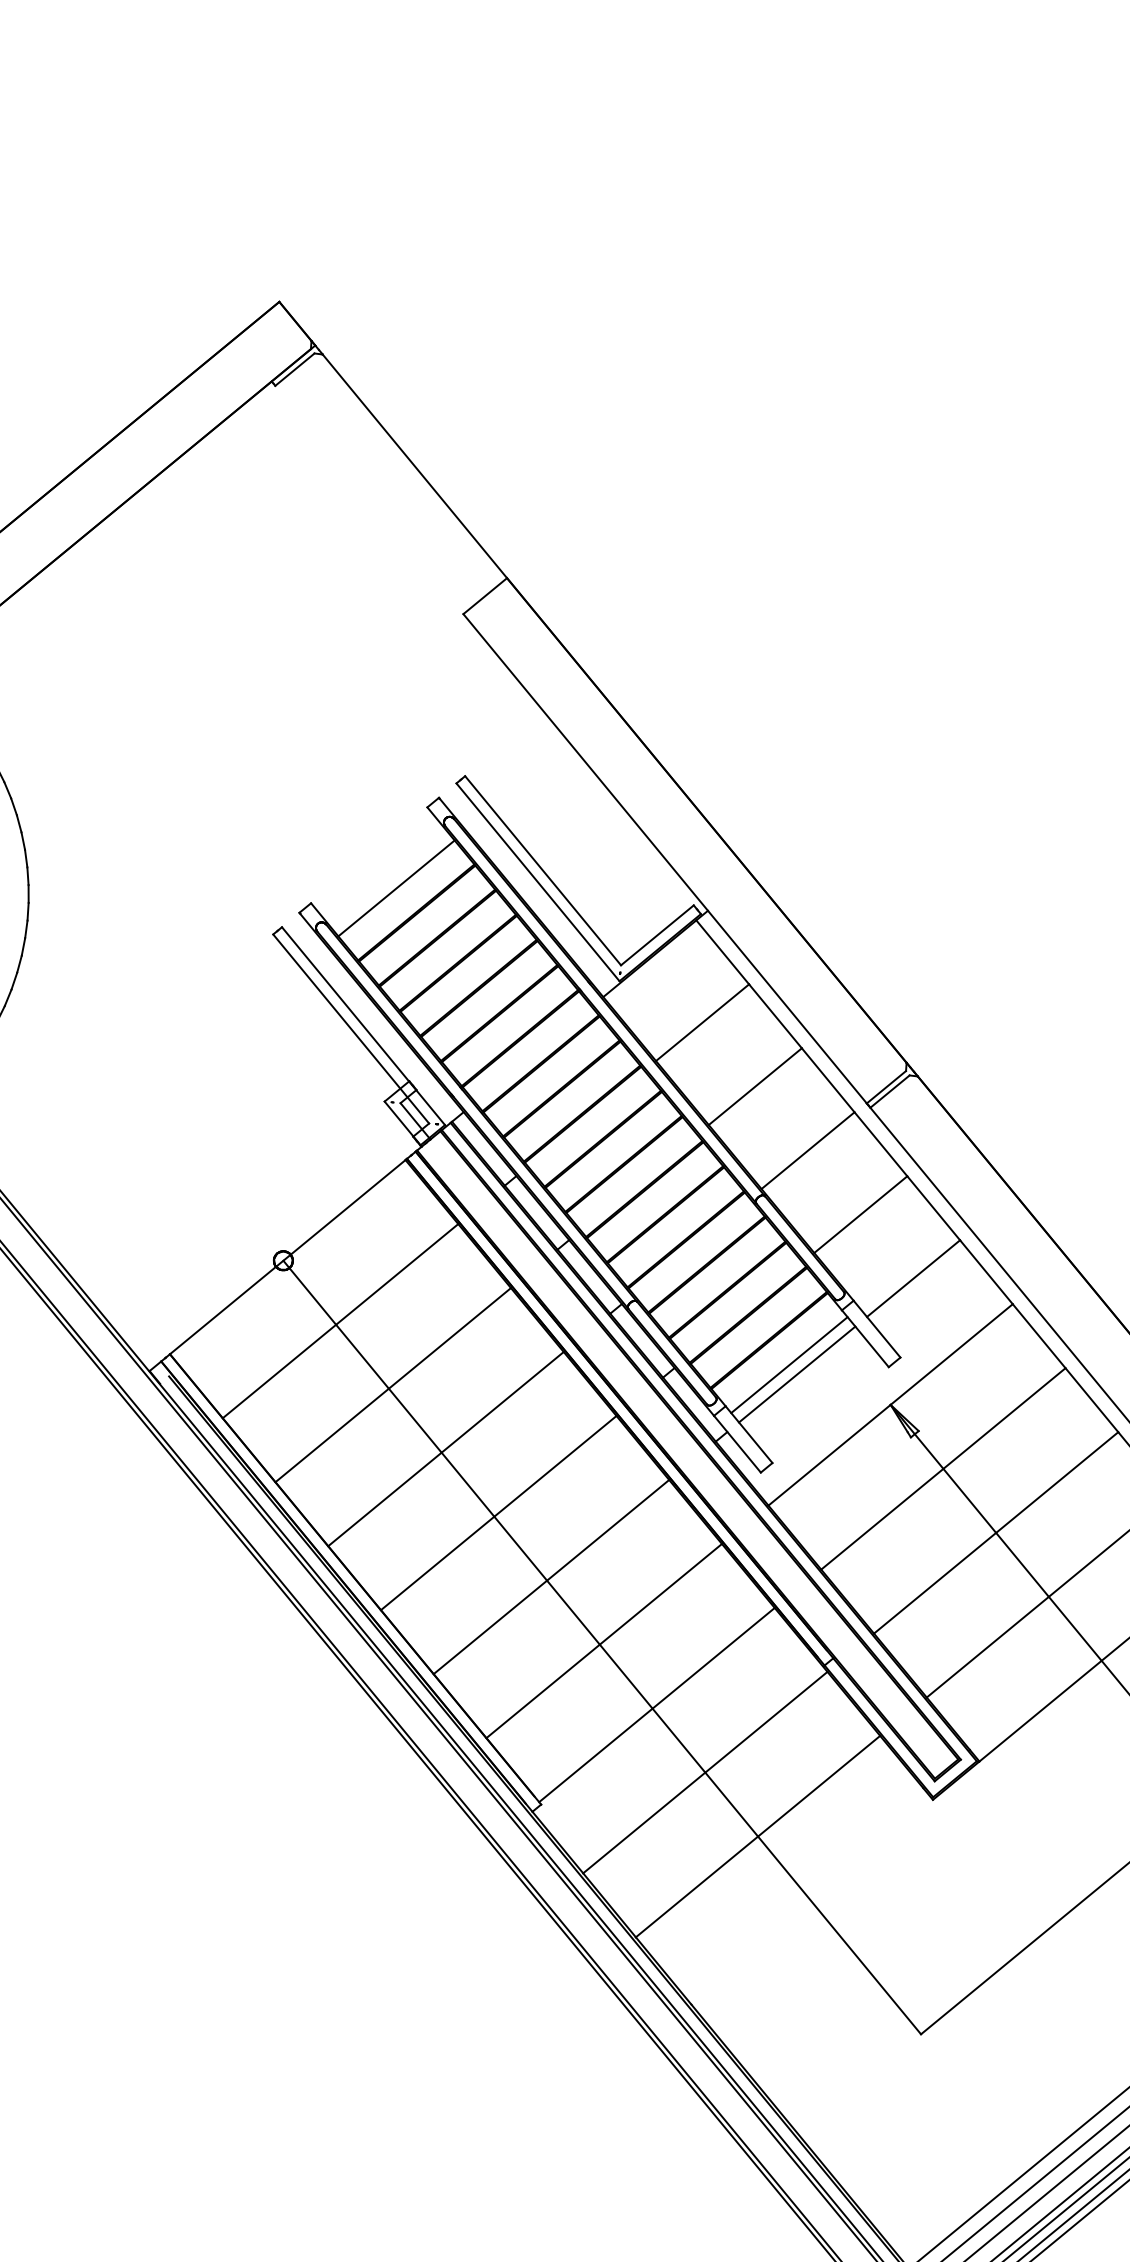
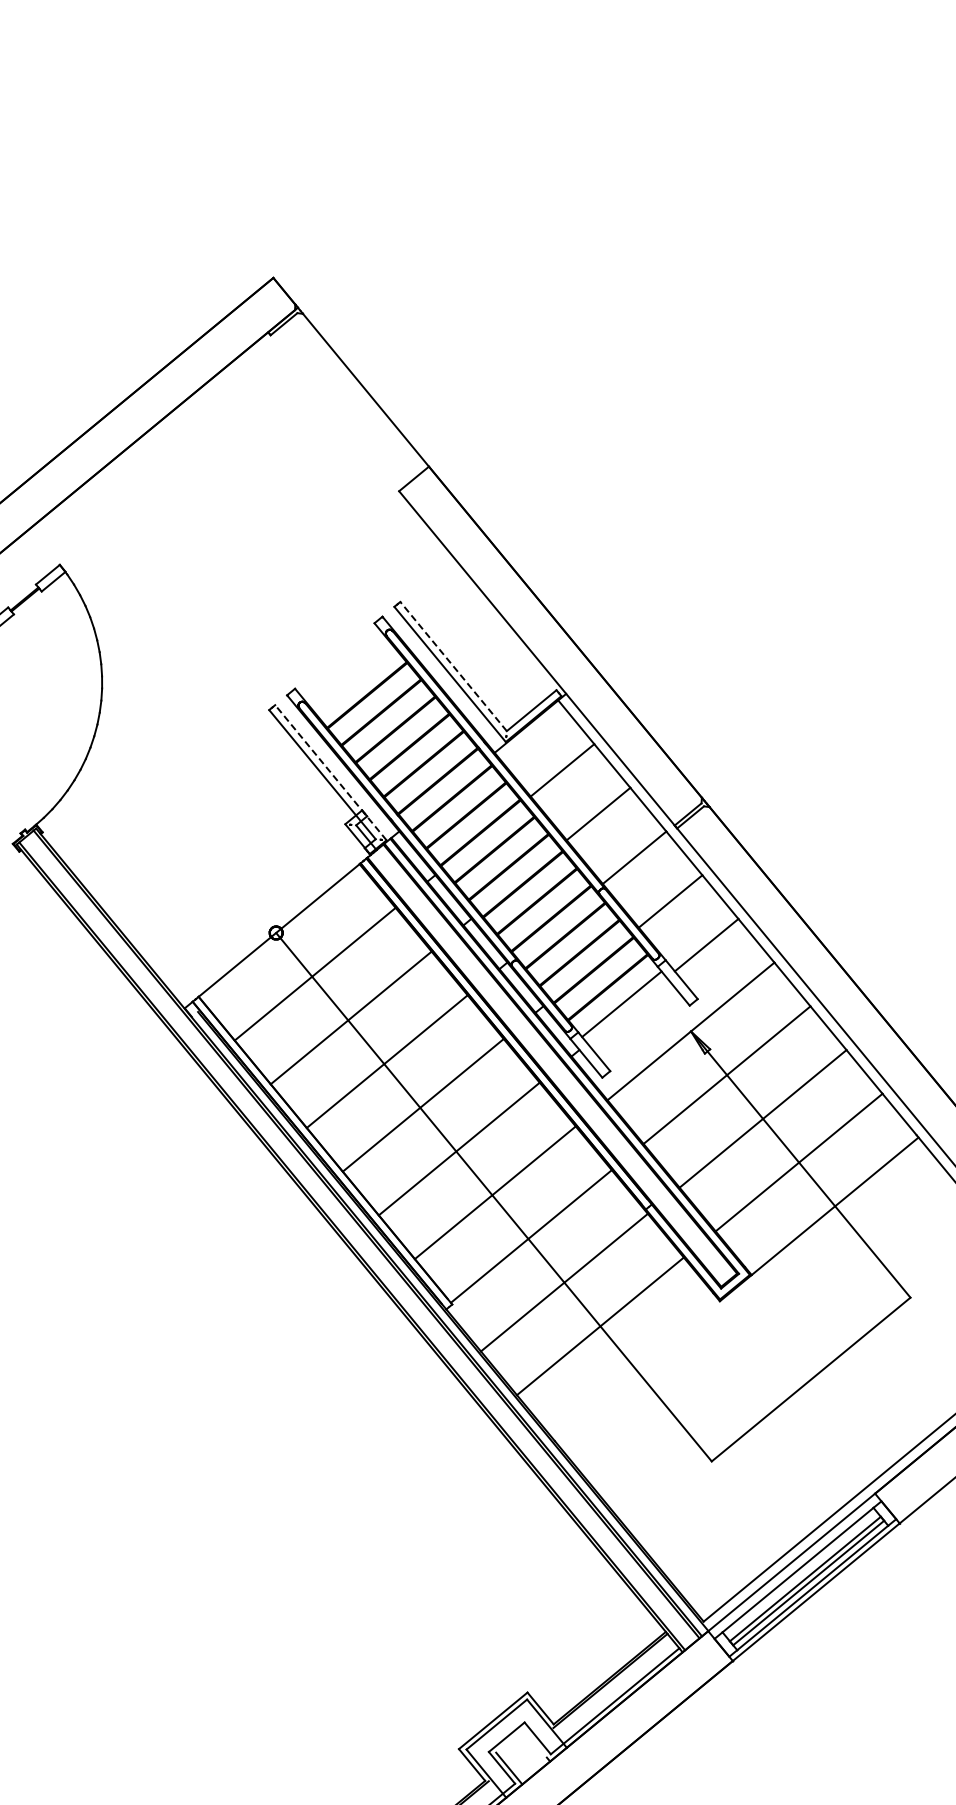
line: (542, 870) -> (453, 666), solid -> dashed
line: (396, 888) -> (353, 678), removed
line: (362, 1025) -> (330, 772), solid -> dashed
line: (796, 1374) -> (626, 1010), removed

